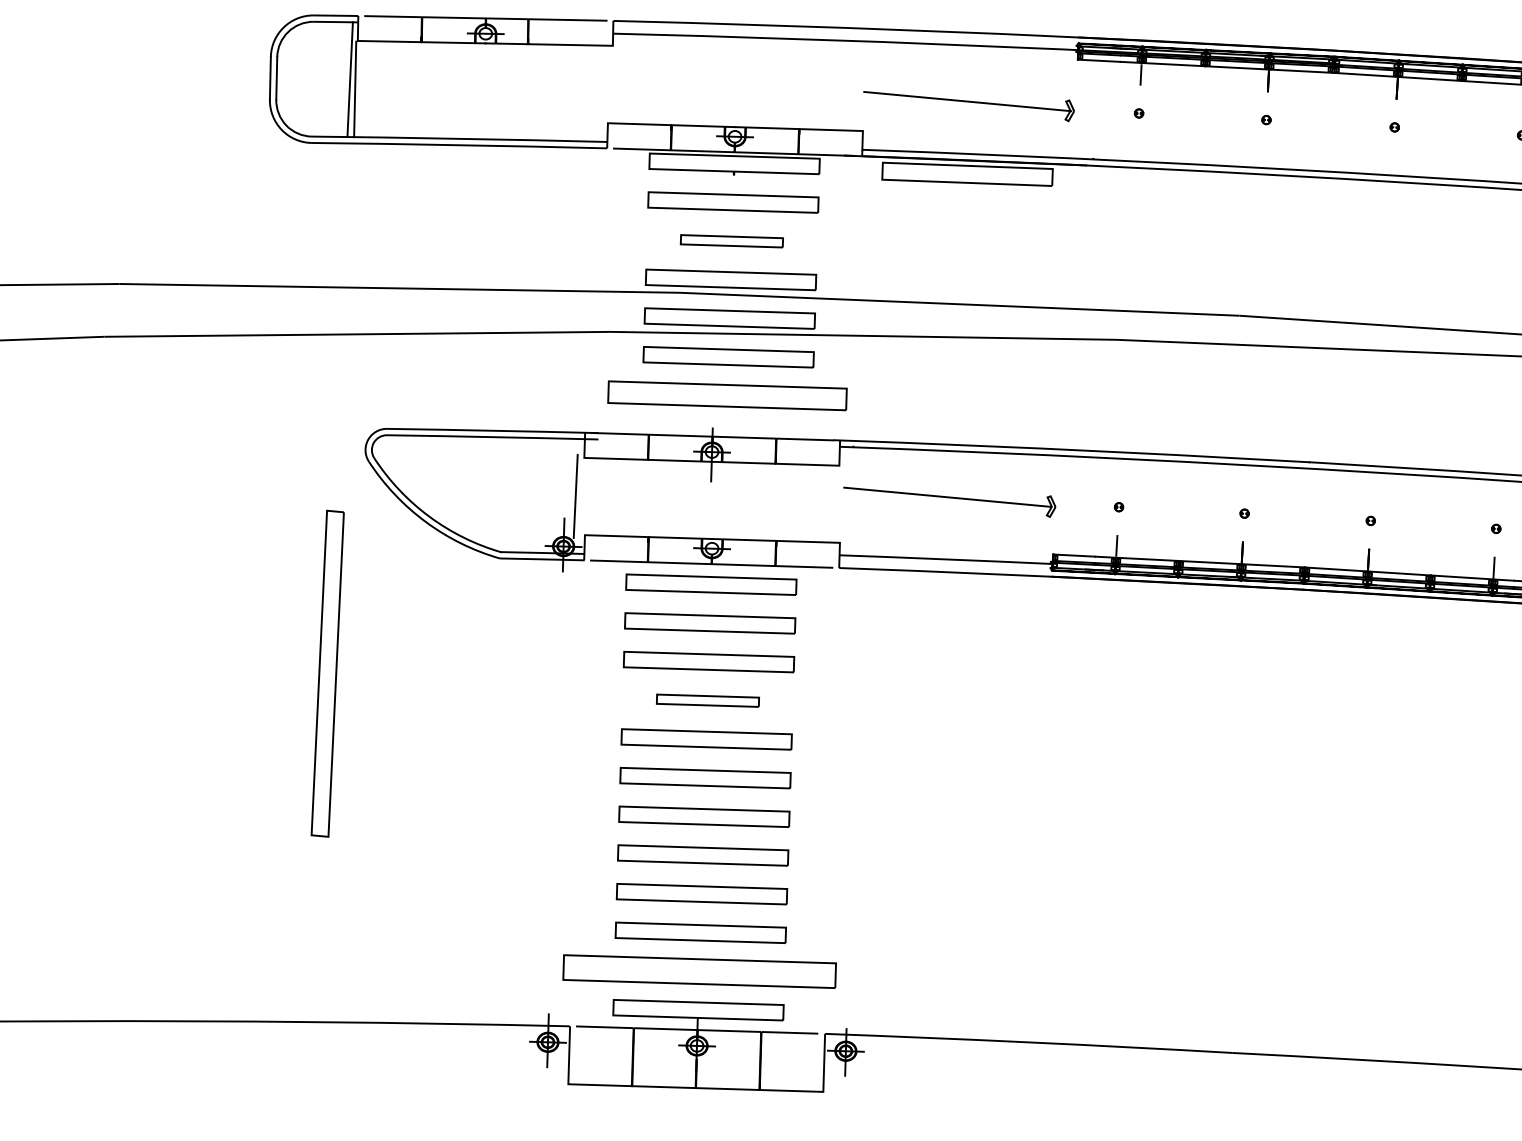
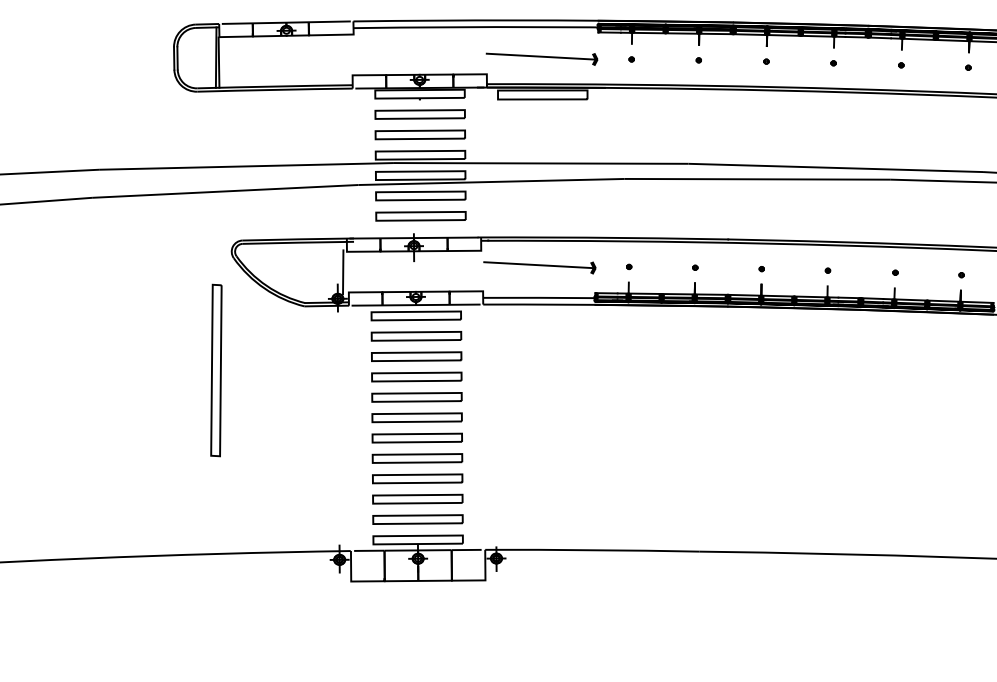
part: (730, 240) -> (419, 134), size x1.67
part: (726, 396) -> (420, 216), size x0.71
part: (707, 699) -> (416, 376), size x1.67
part: (698, 971) -> (417, 519), size x0.62

